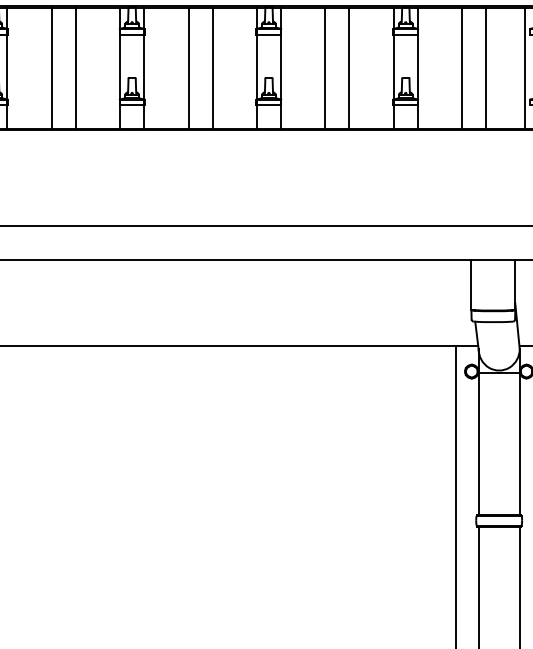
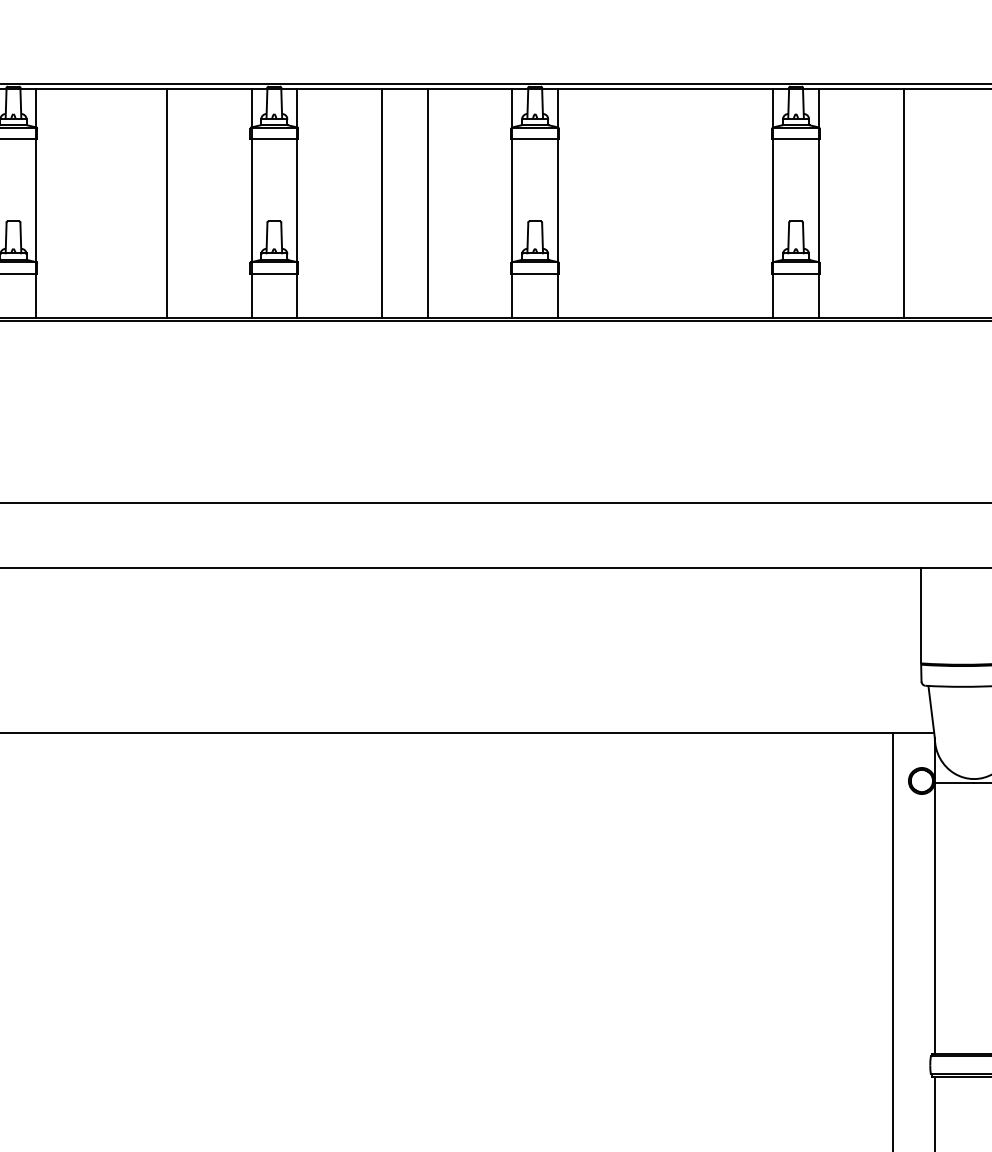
line: (51, 68) -> (120, 203), removed
line: (325, 68) -> (642, 203), removed
line: (349, 68) -> (688, 203), removed
line: (486, 68) -> (949, 203), removed

